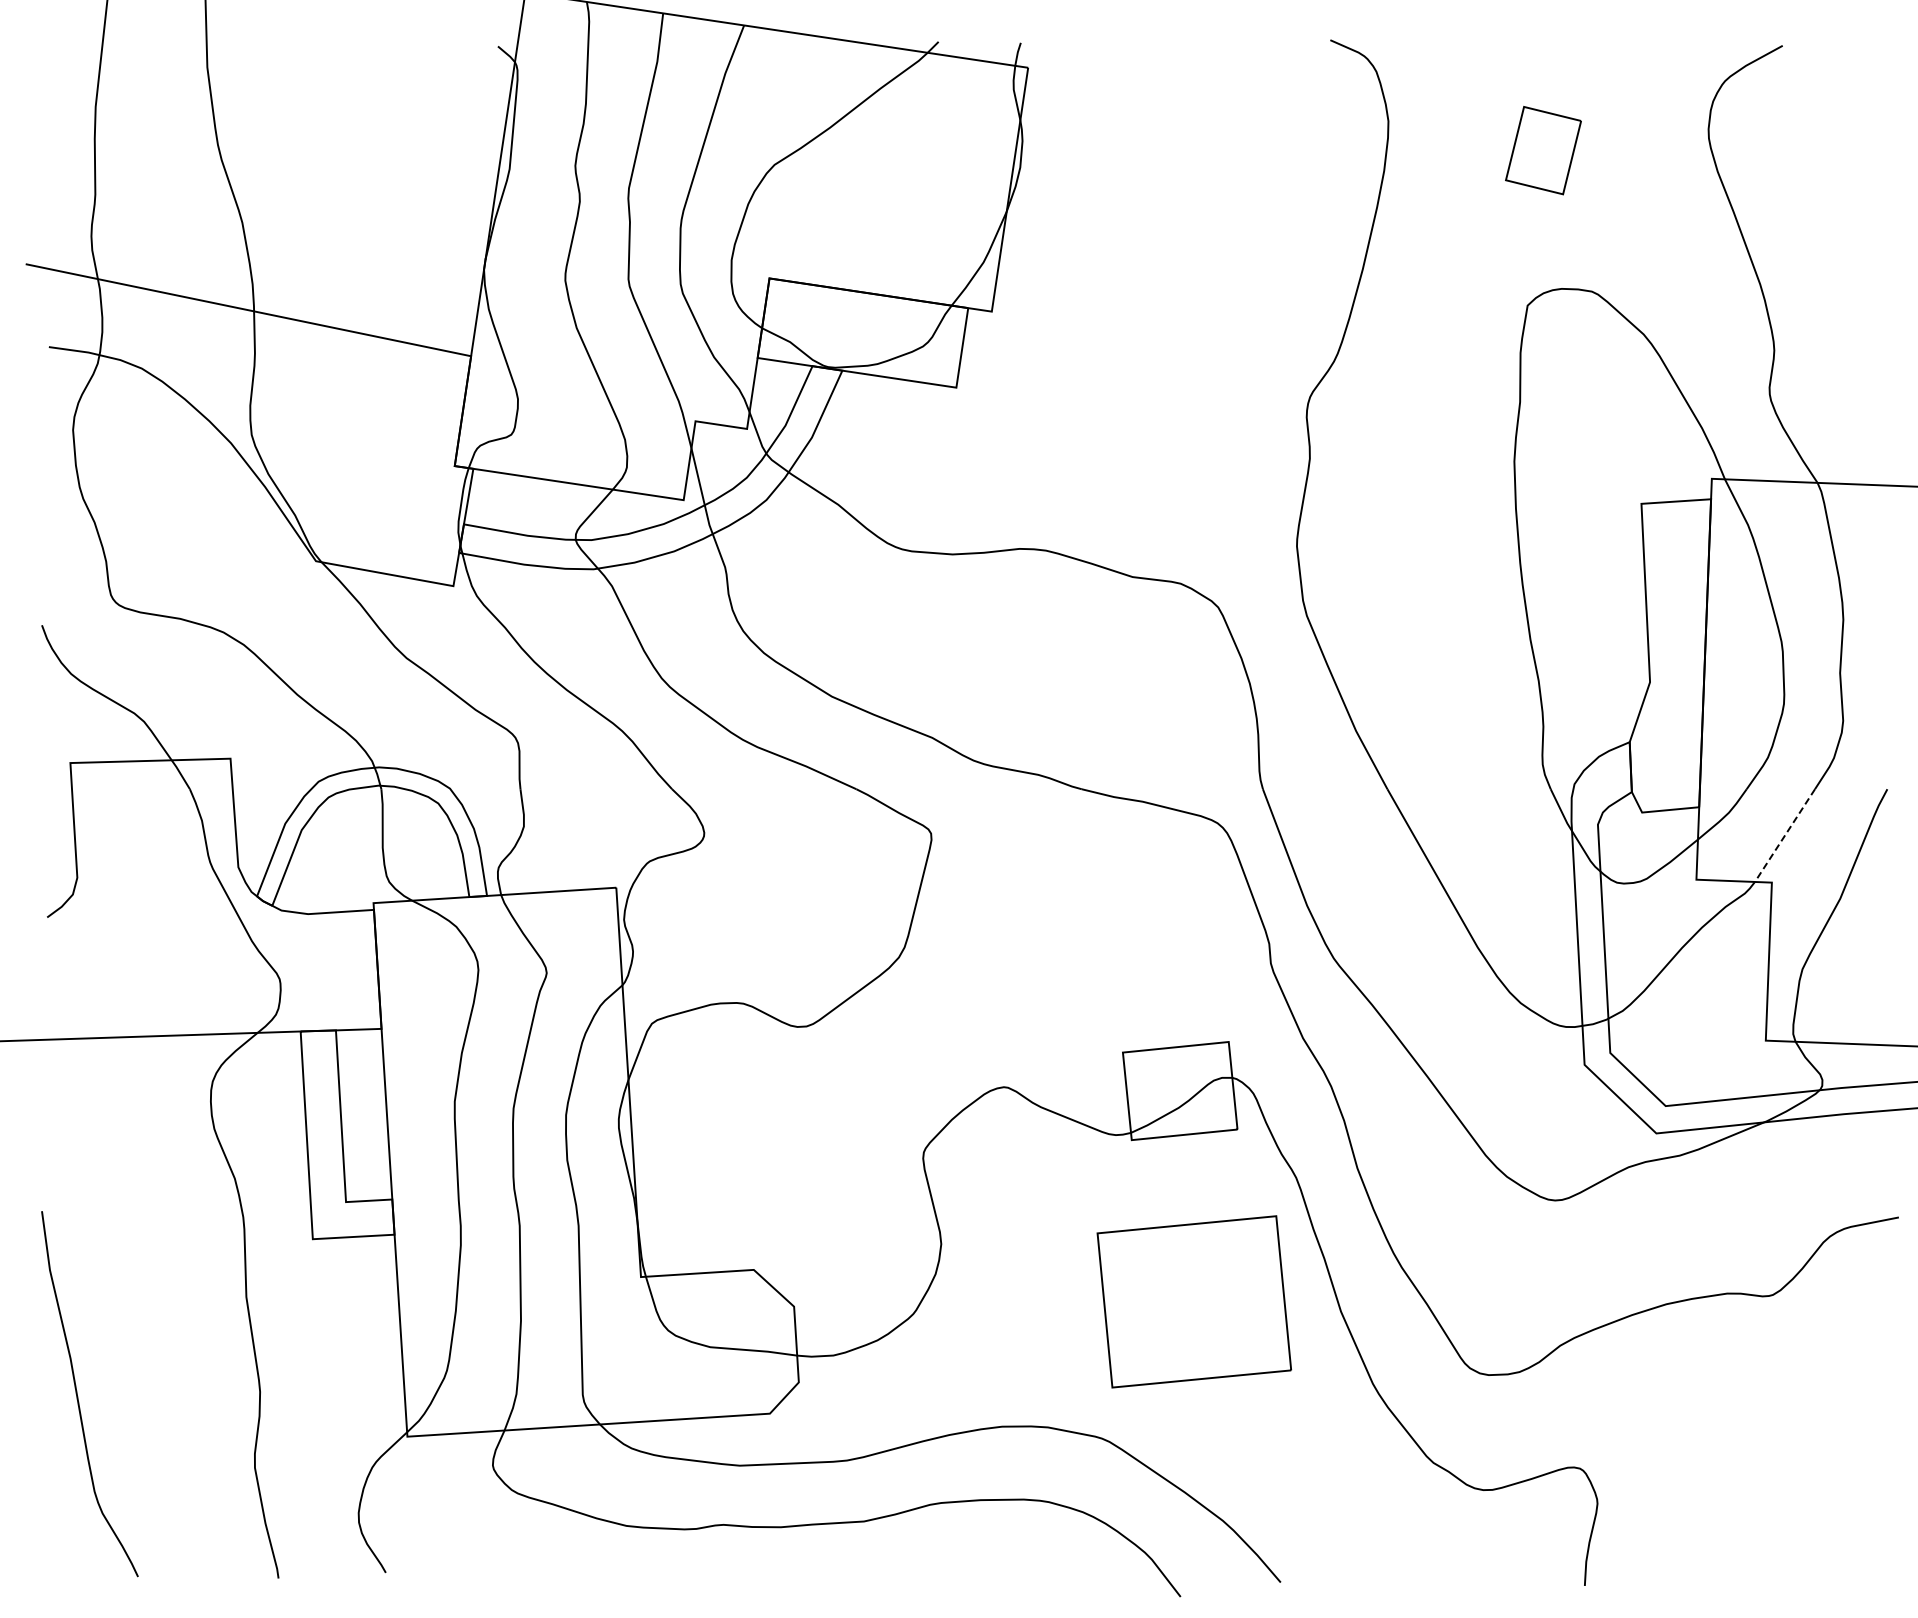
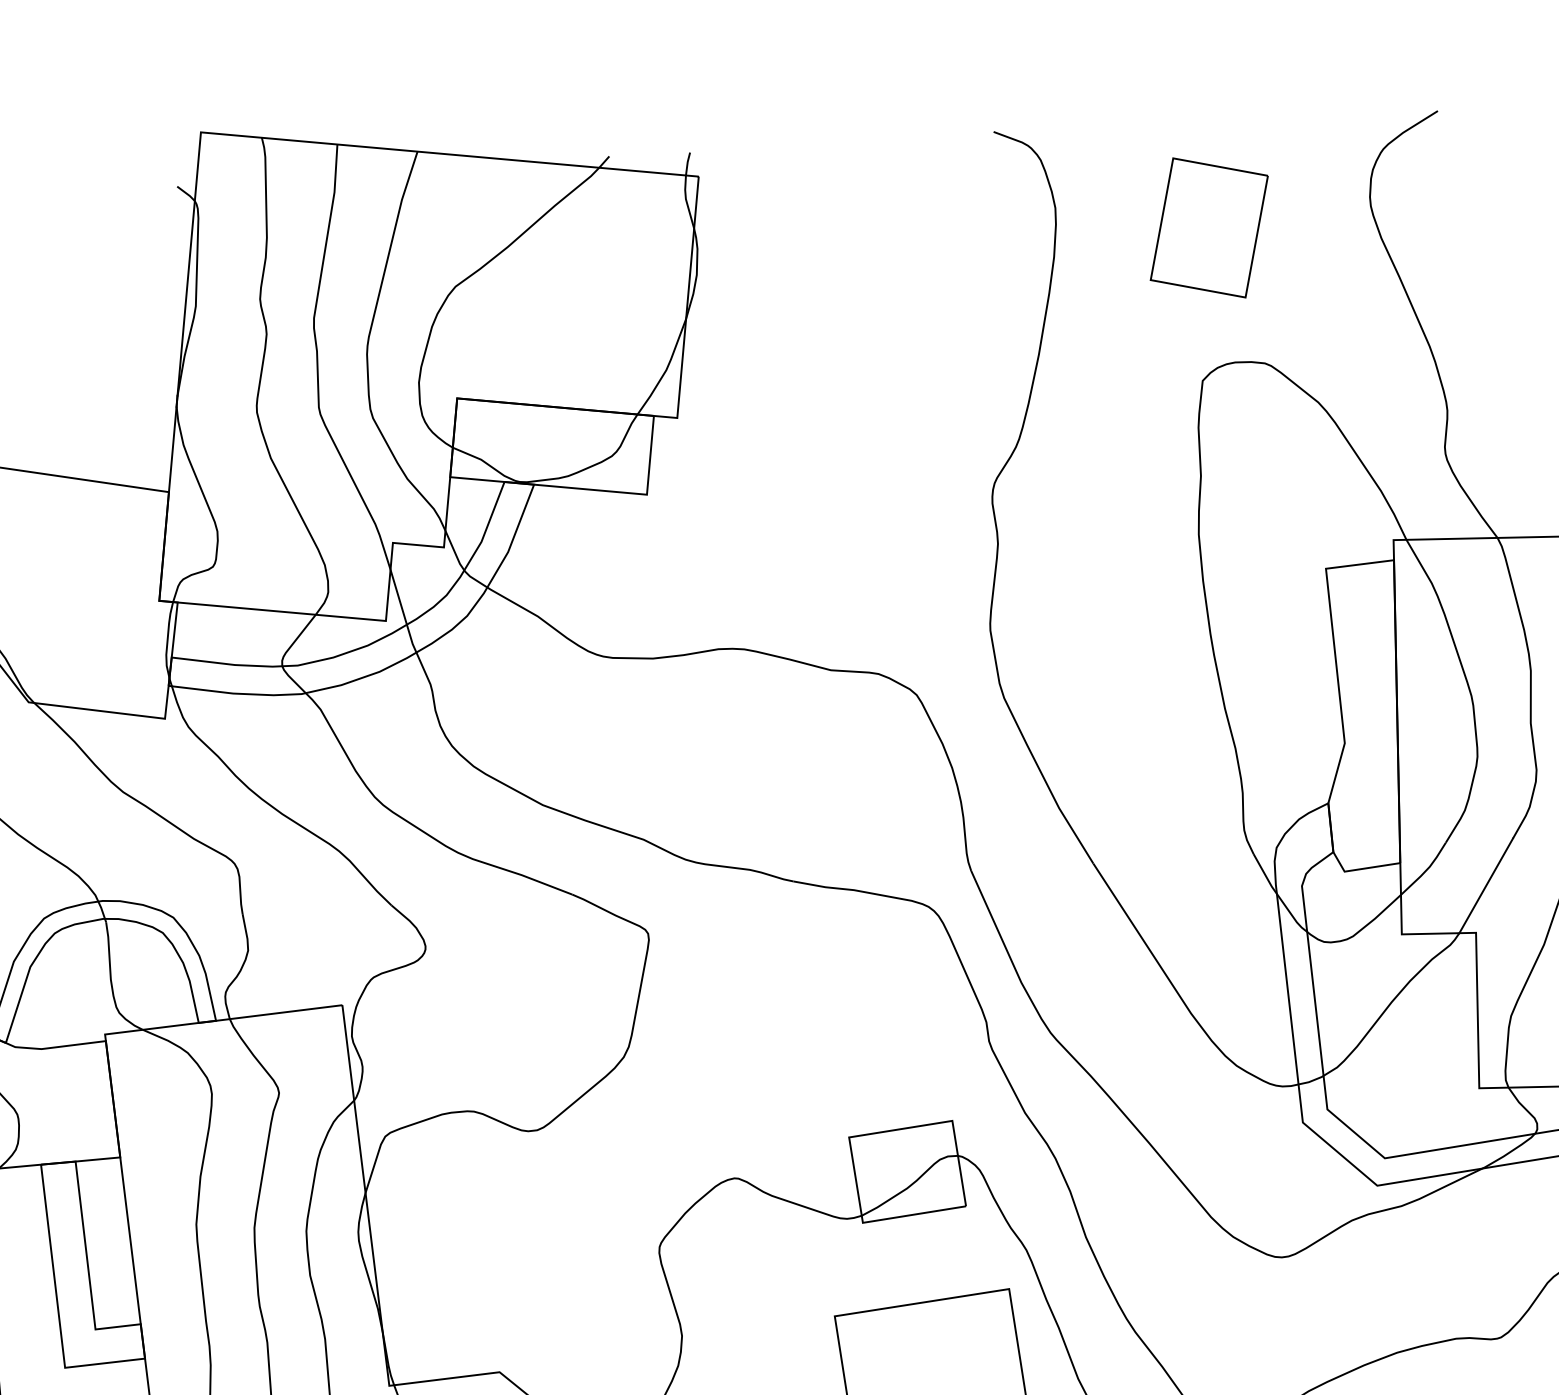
part: (1543, 150) -> (1209, 227), size x1.67
line: (1784, 836) -> (1485, 886), dashed -> solid

